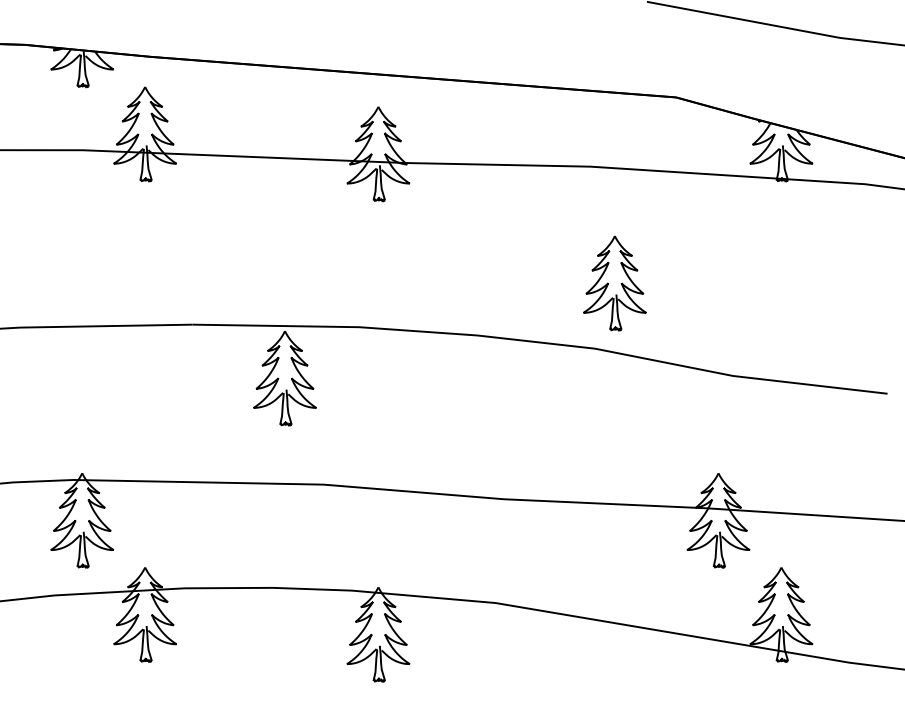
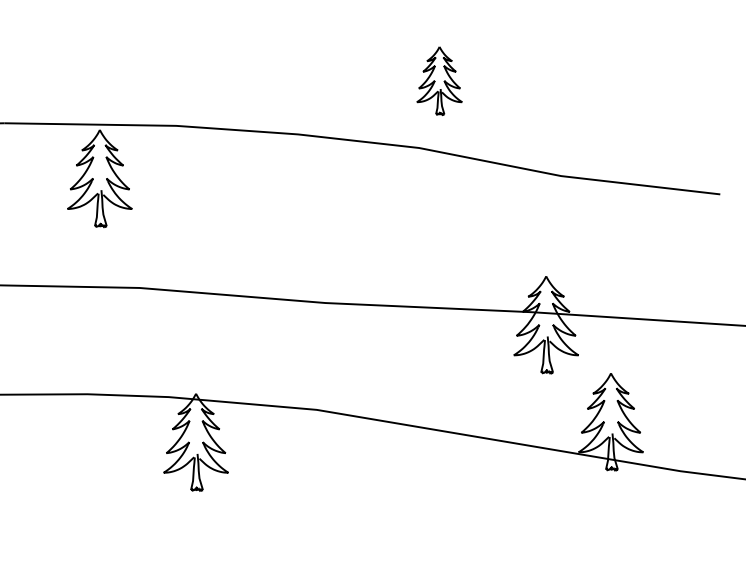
part: (614, 283) -> (439, 80), size x0.7

